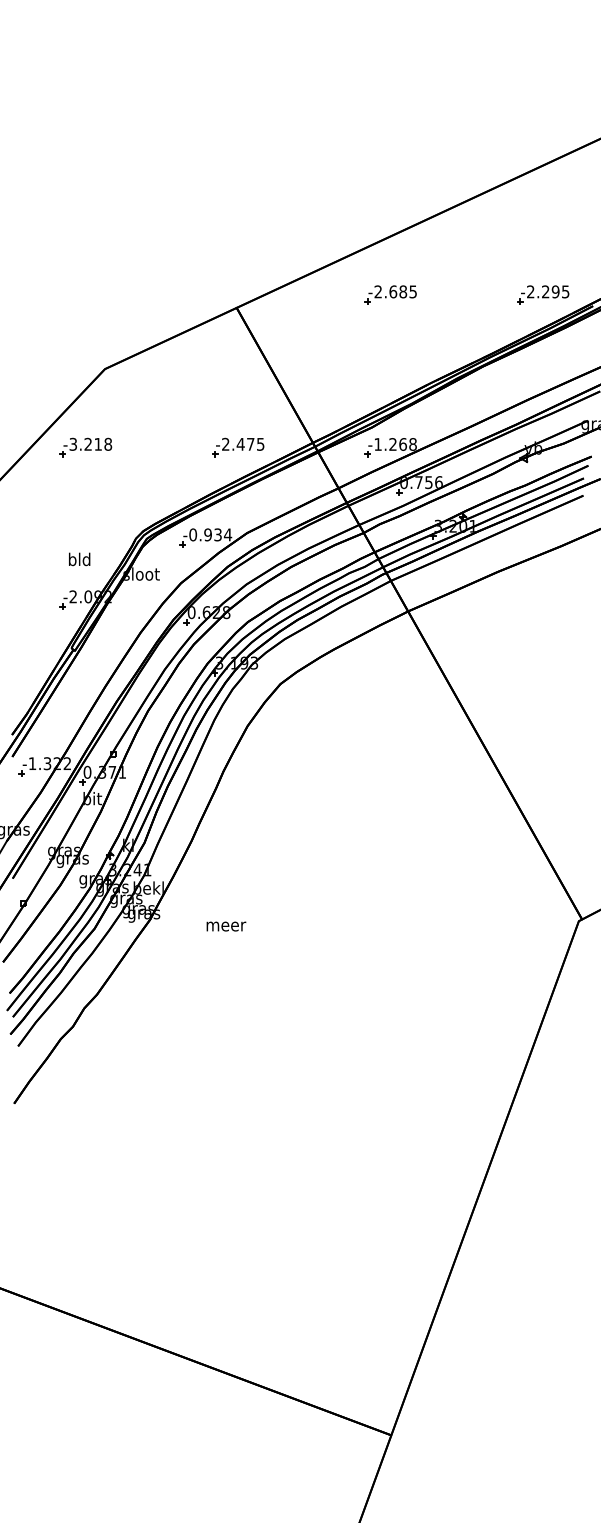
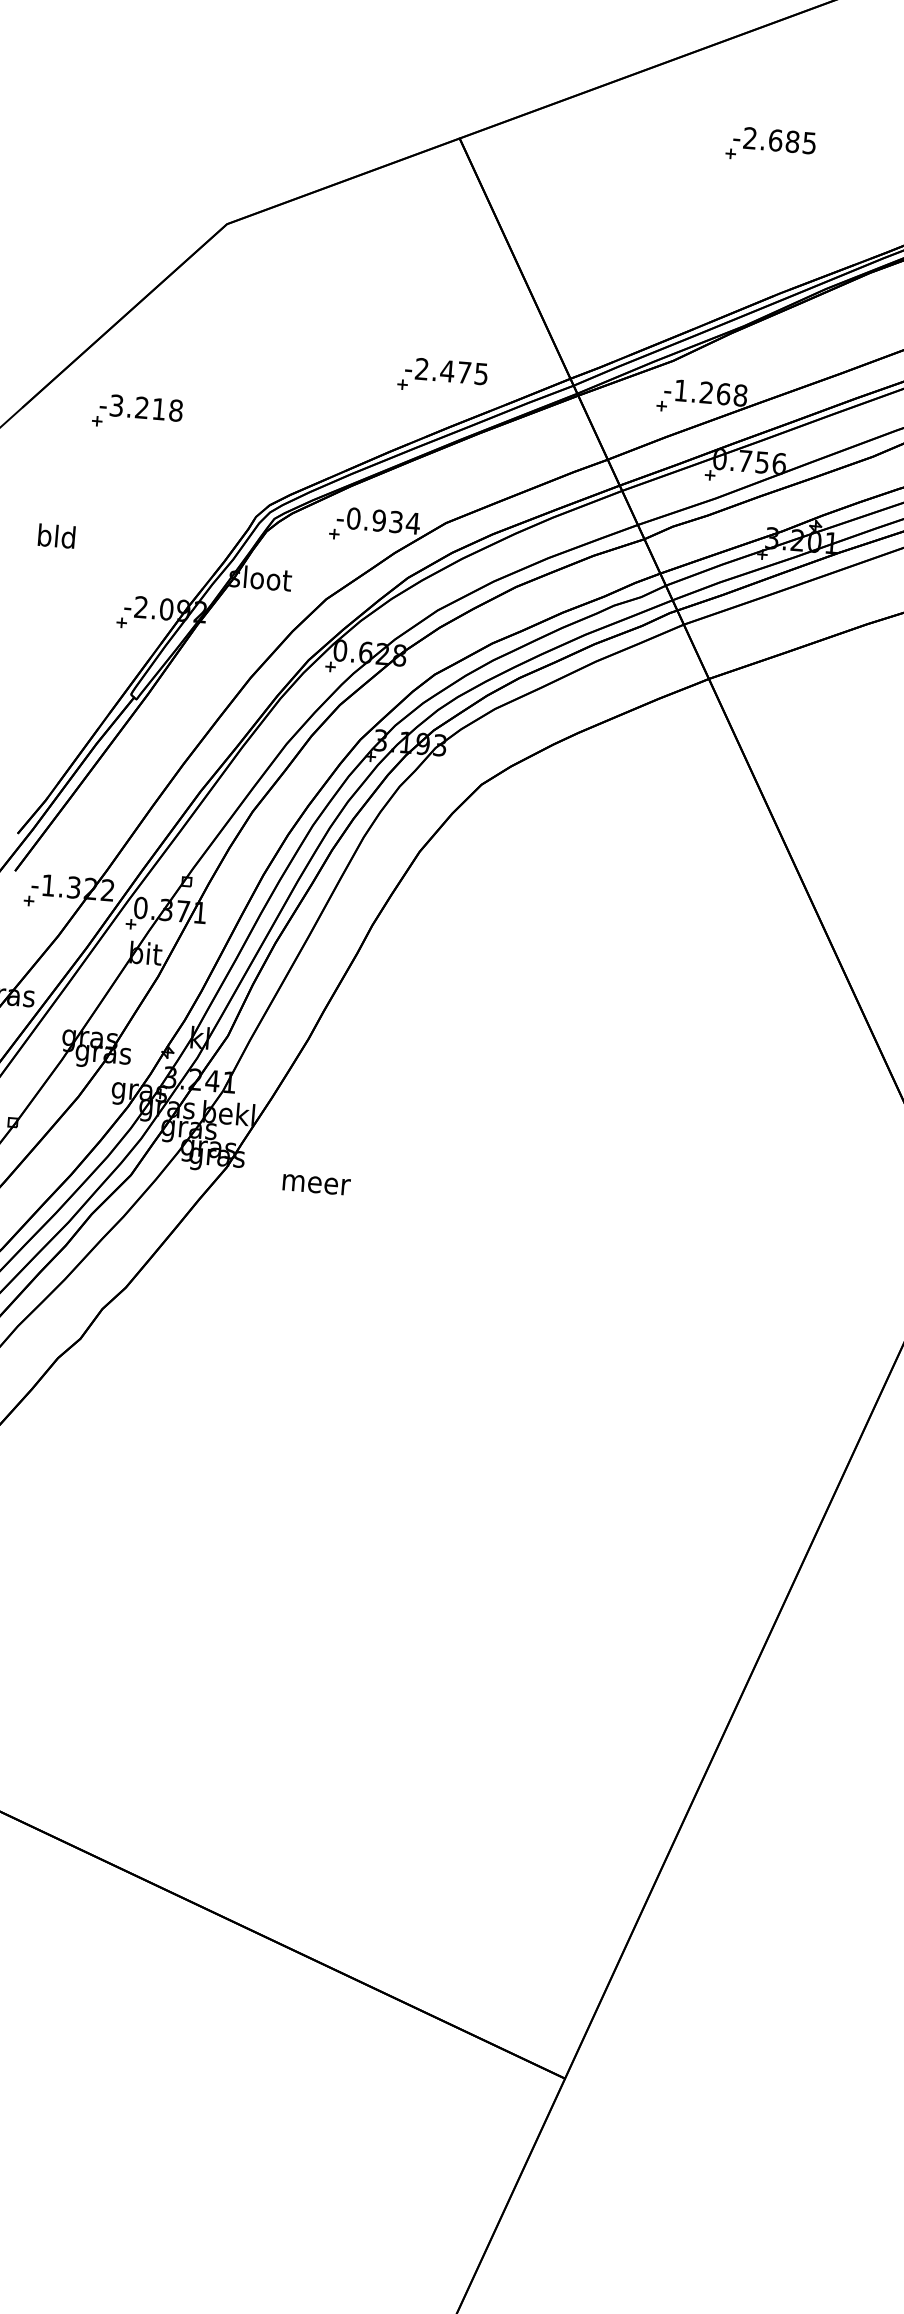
part: (390, 294) -> (770, 144), moved
part: (85, 447) -> (136, 412), moved
text: (79, 559) -> (56, 536), moved
text: (226, 926) -> (316, 1184), moved

